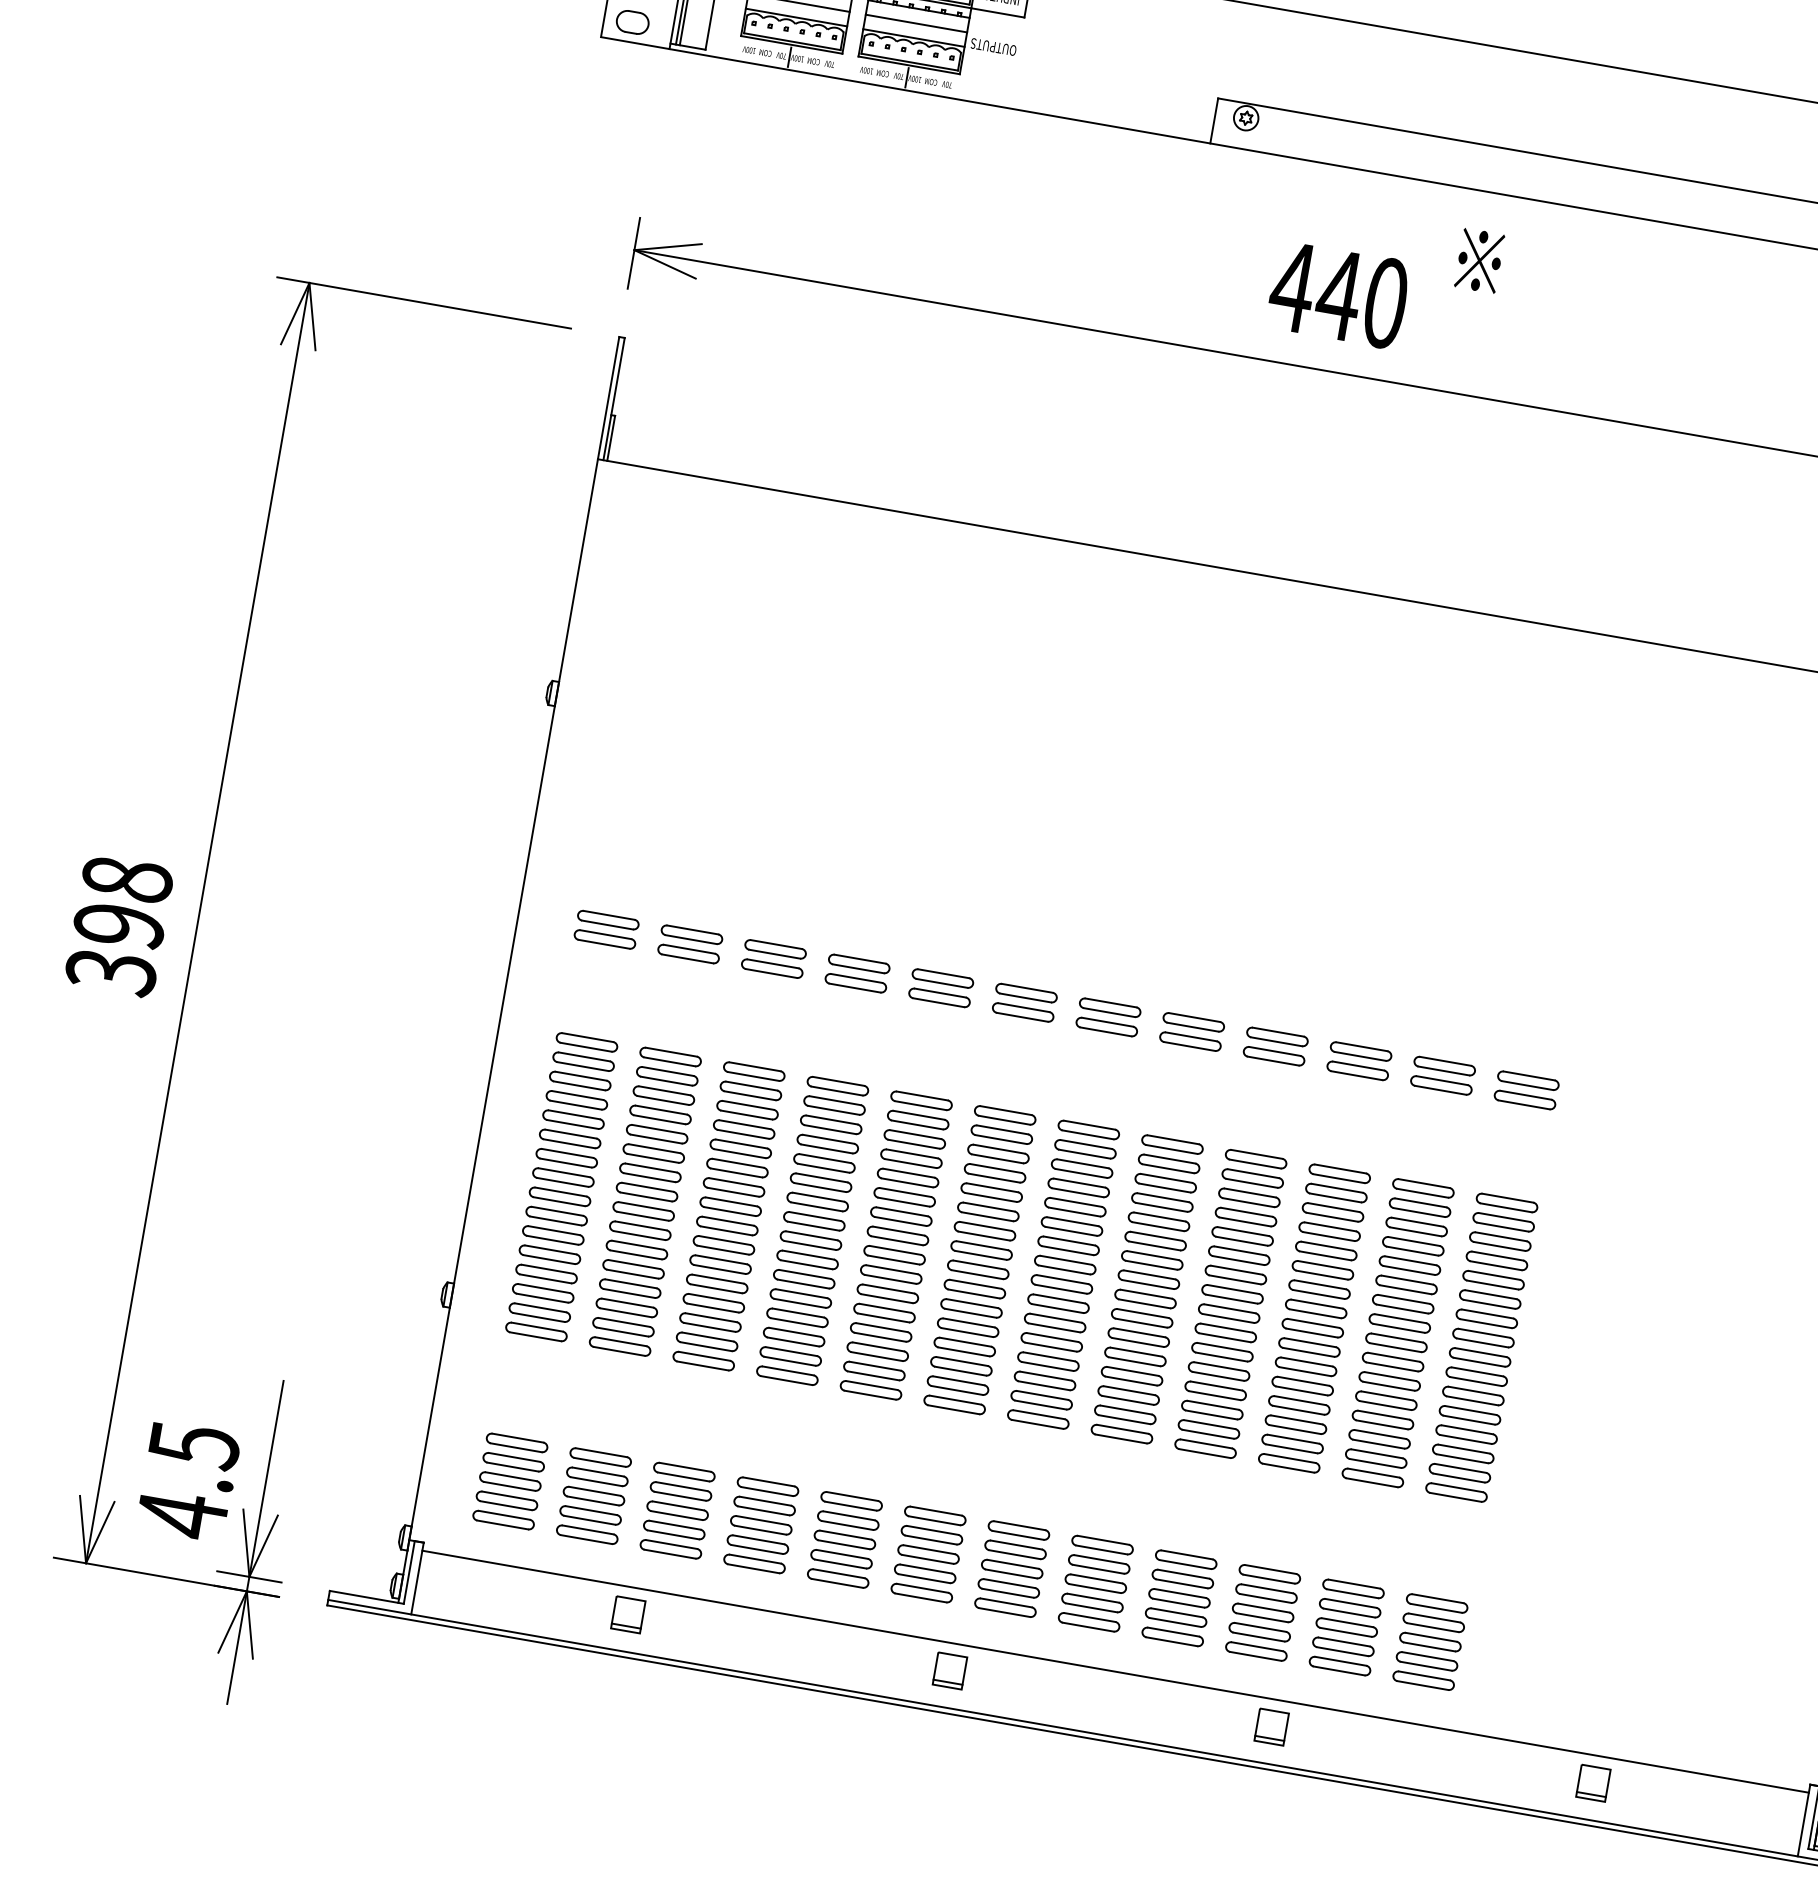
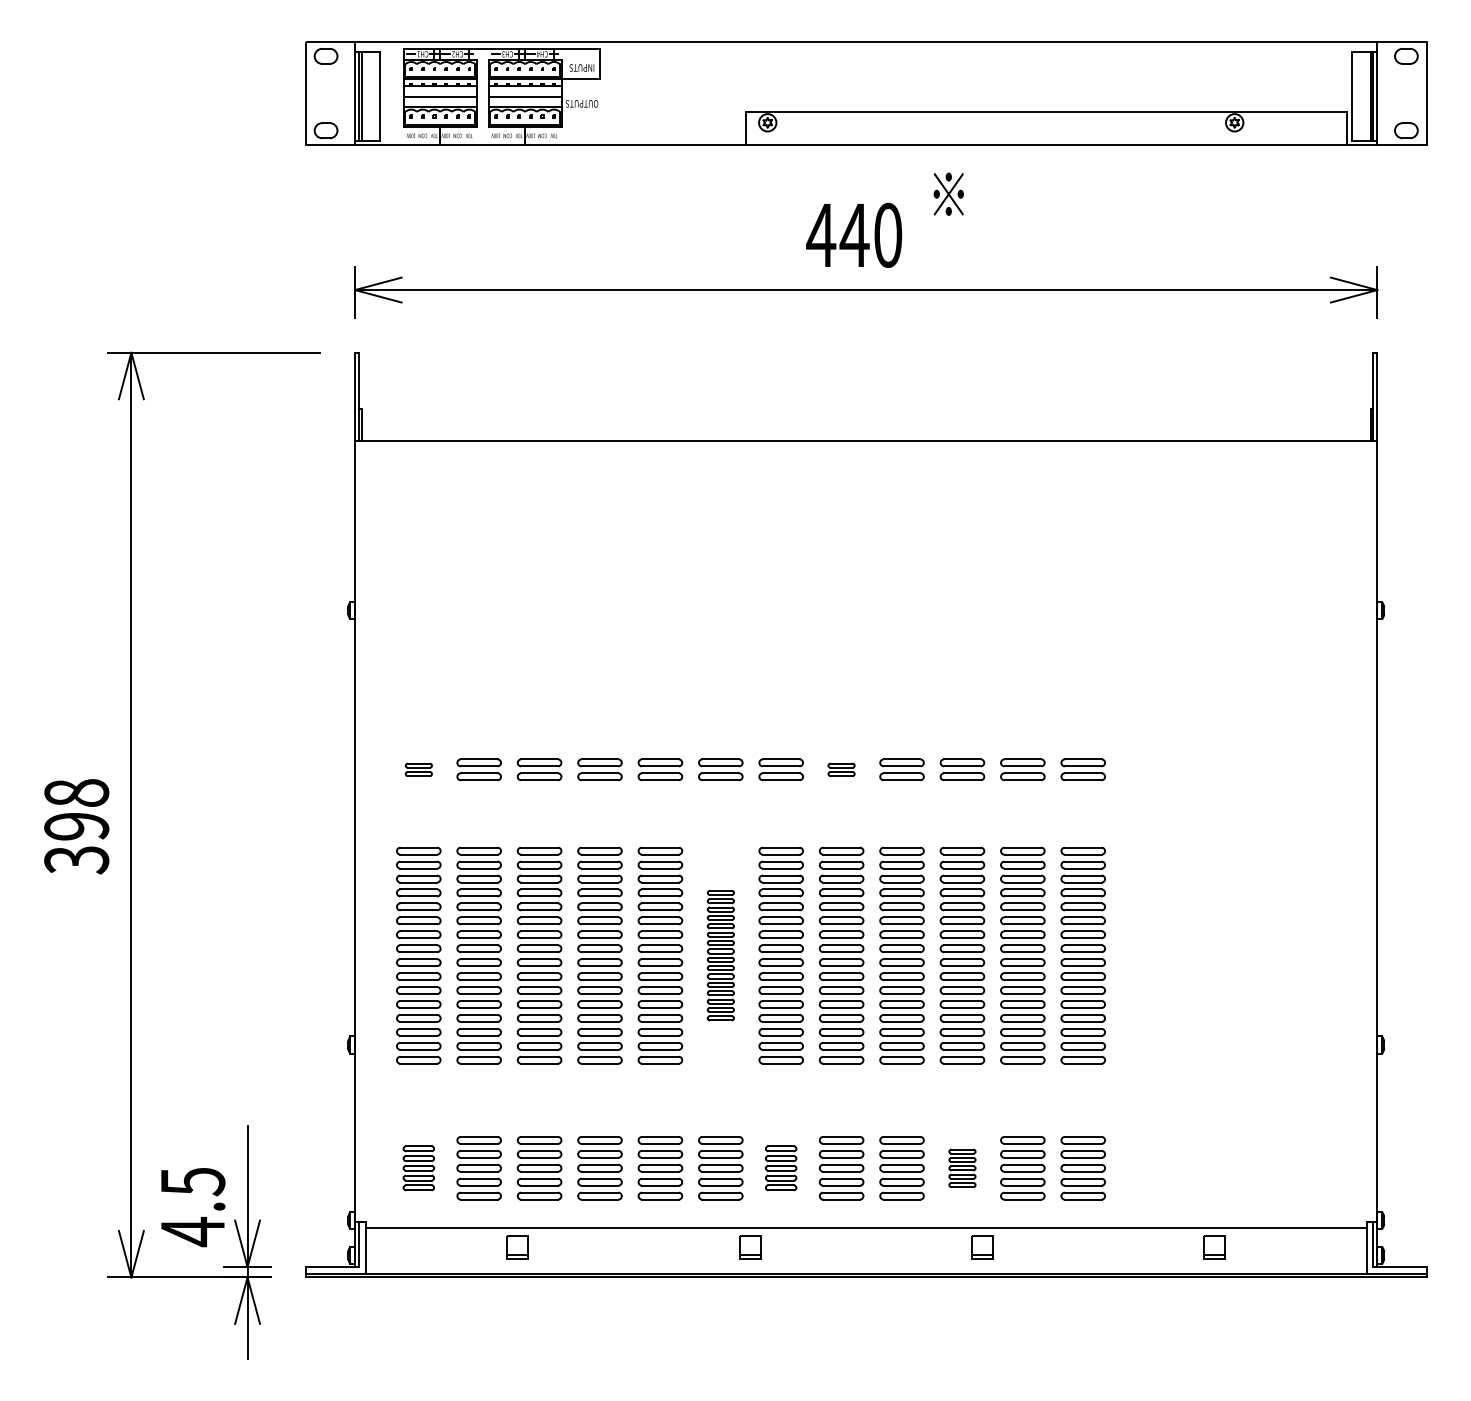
part: (606, 929) -> (418, 769), size x0.6
part: (1192, 1031) -> (841, 769), size x0.6
part: (979, 1259) -> (720, 955), size x0.6
part: (509, 1481) -> (418, 1168), size x0.7
part: (1011, 1569) -> (780, 1168), size x0.7
part: (1263, 1613) -> (962, 1168), size x0.6

